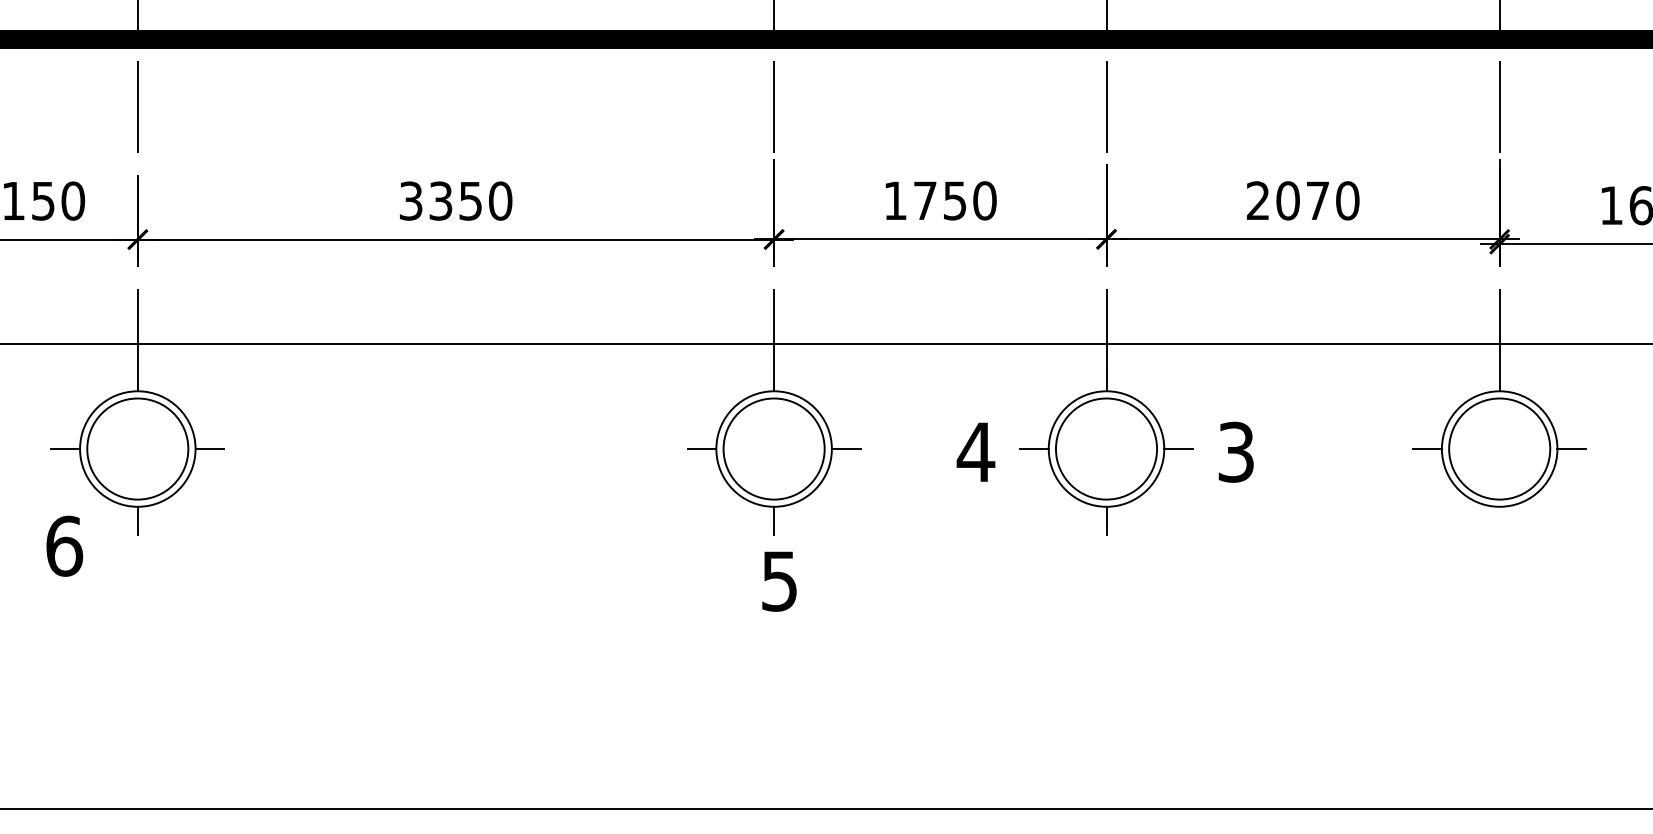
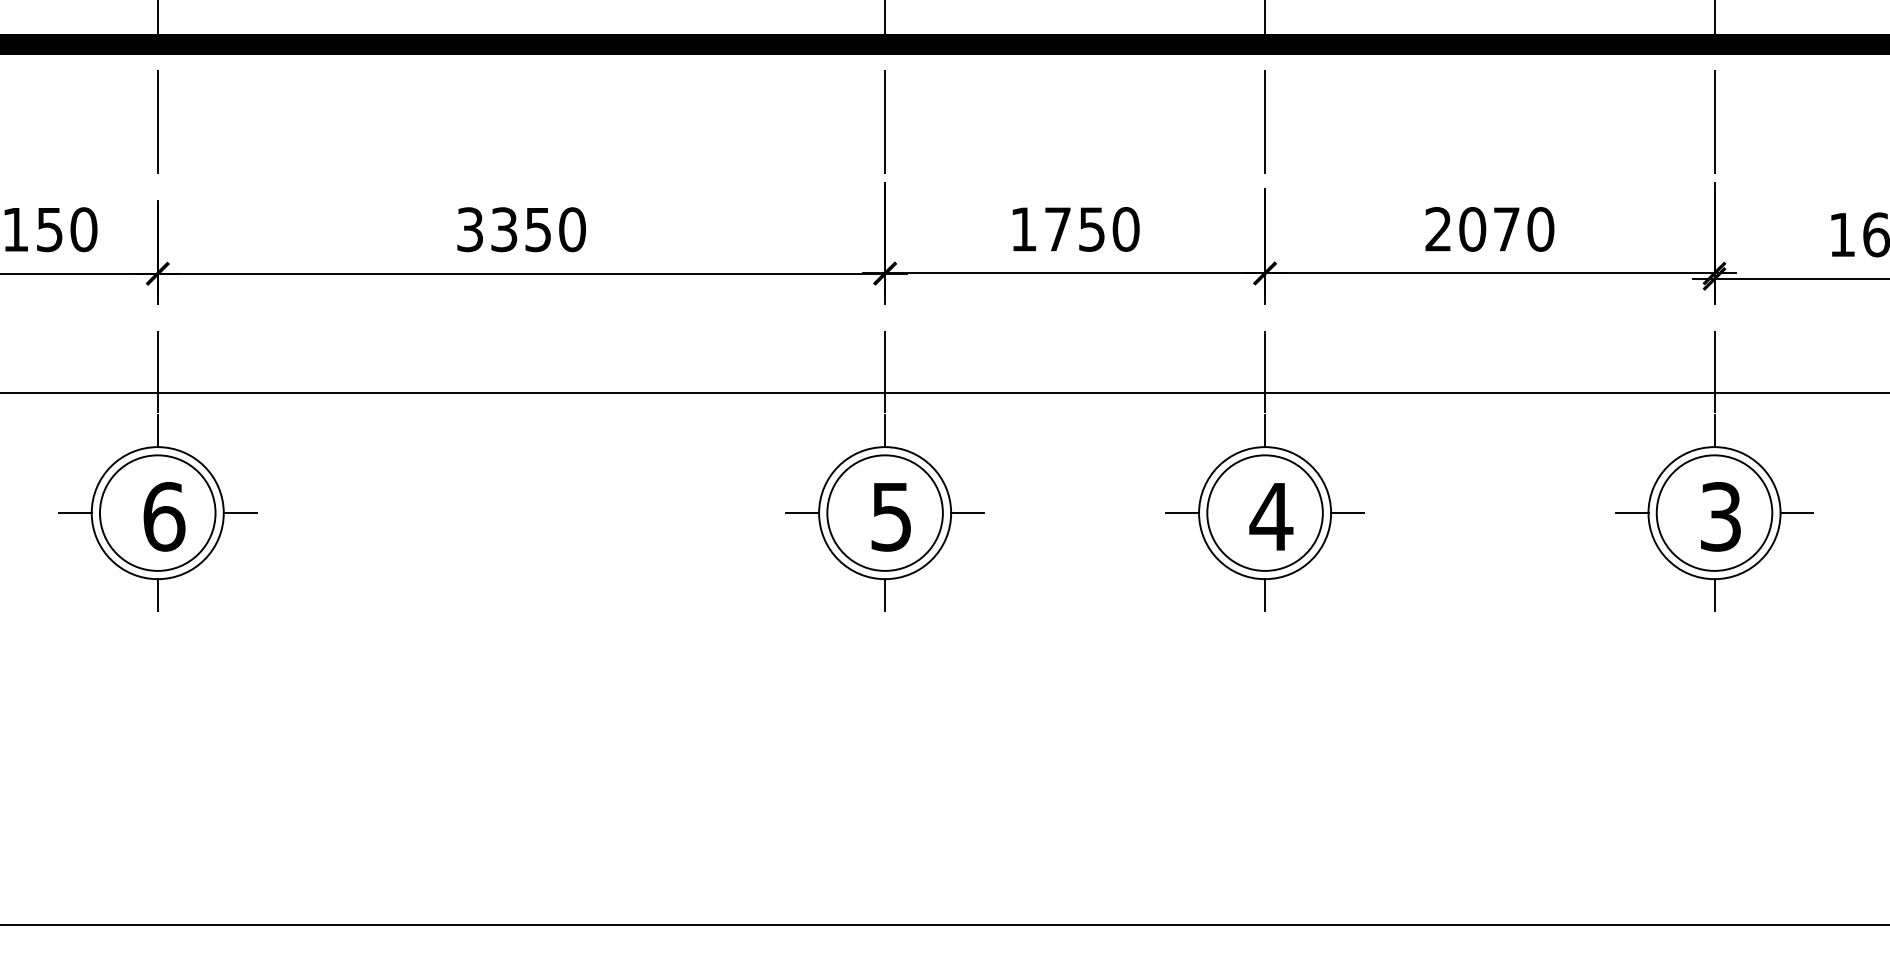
text: (975, 451) -> (1270, 515), moved
text: (1235, 451) -> (1720, 515), moved
line: (1499, 520) -> (1714, 594), added
text: (64, 545) -> (164, 515), moved
text: (779, 581) -> (891, 517), moved

